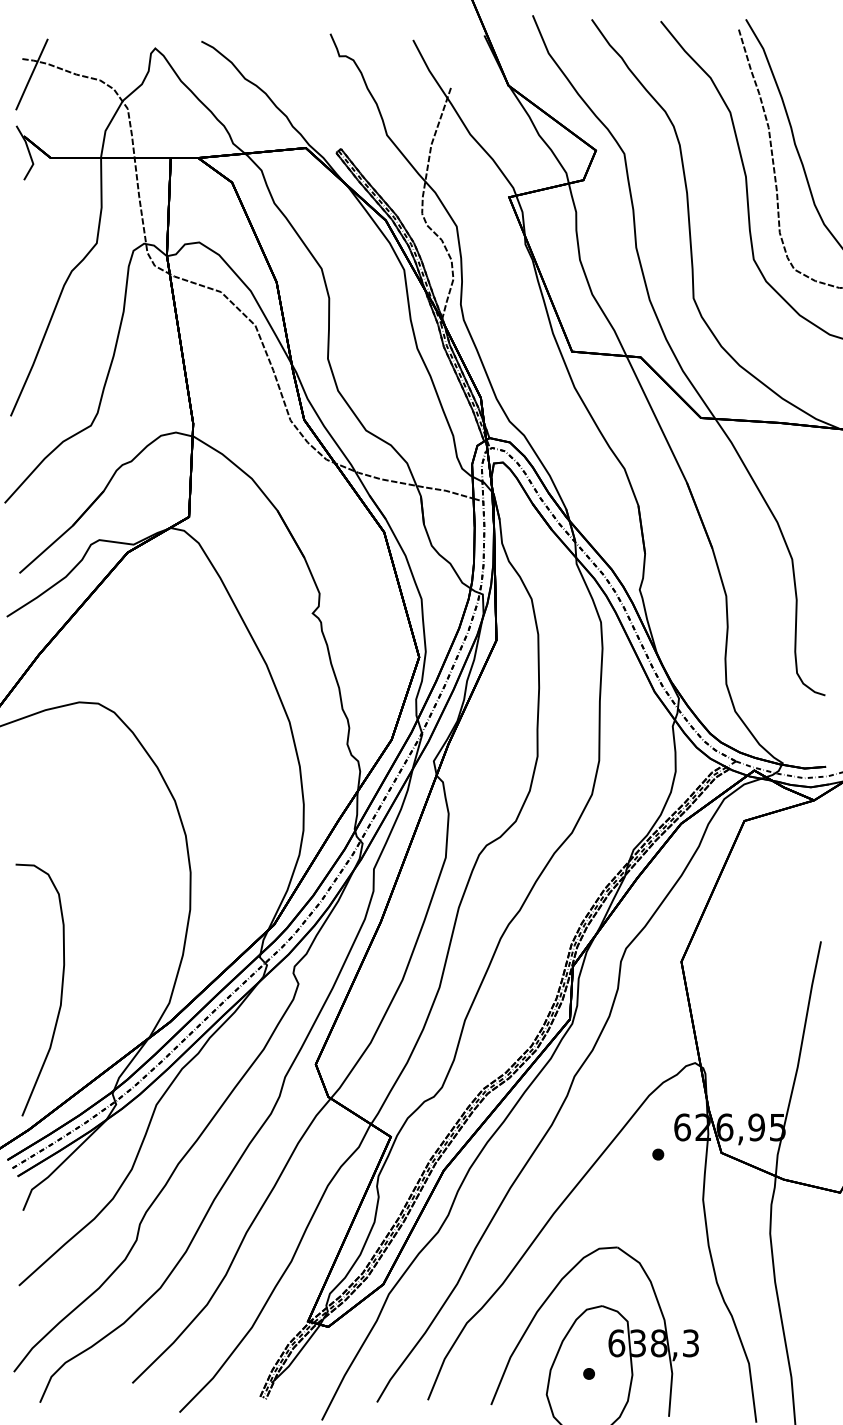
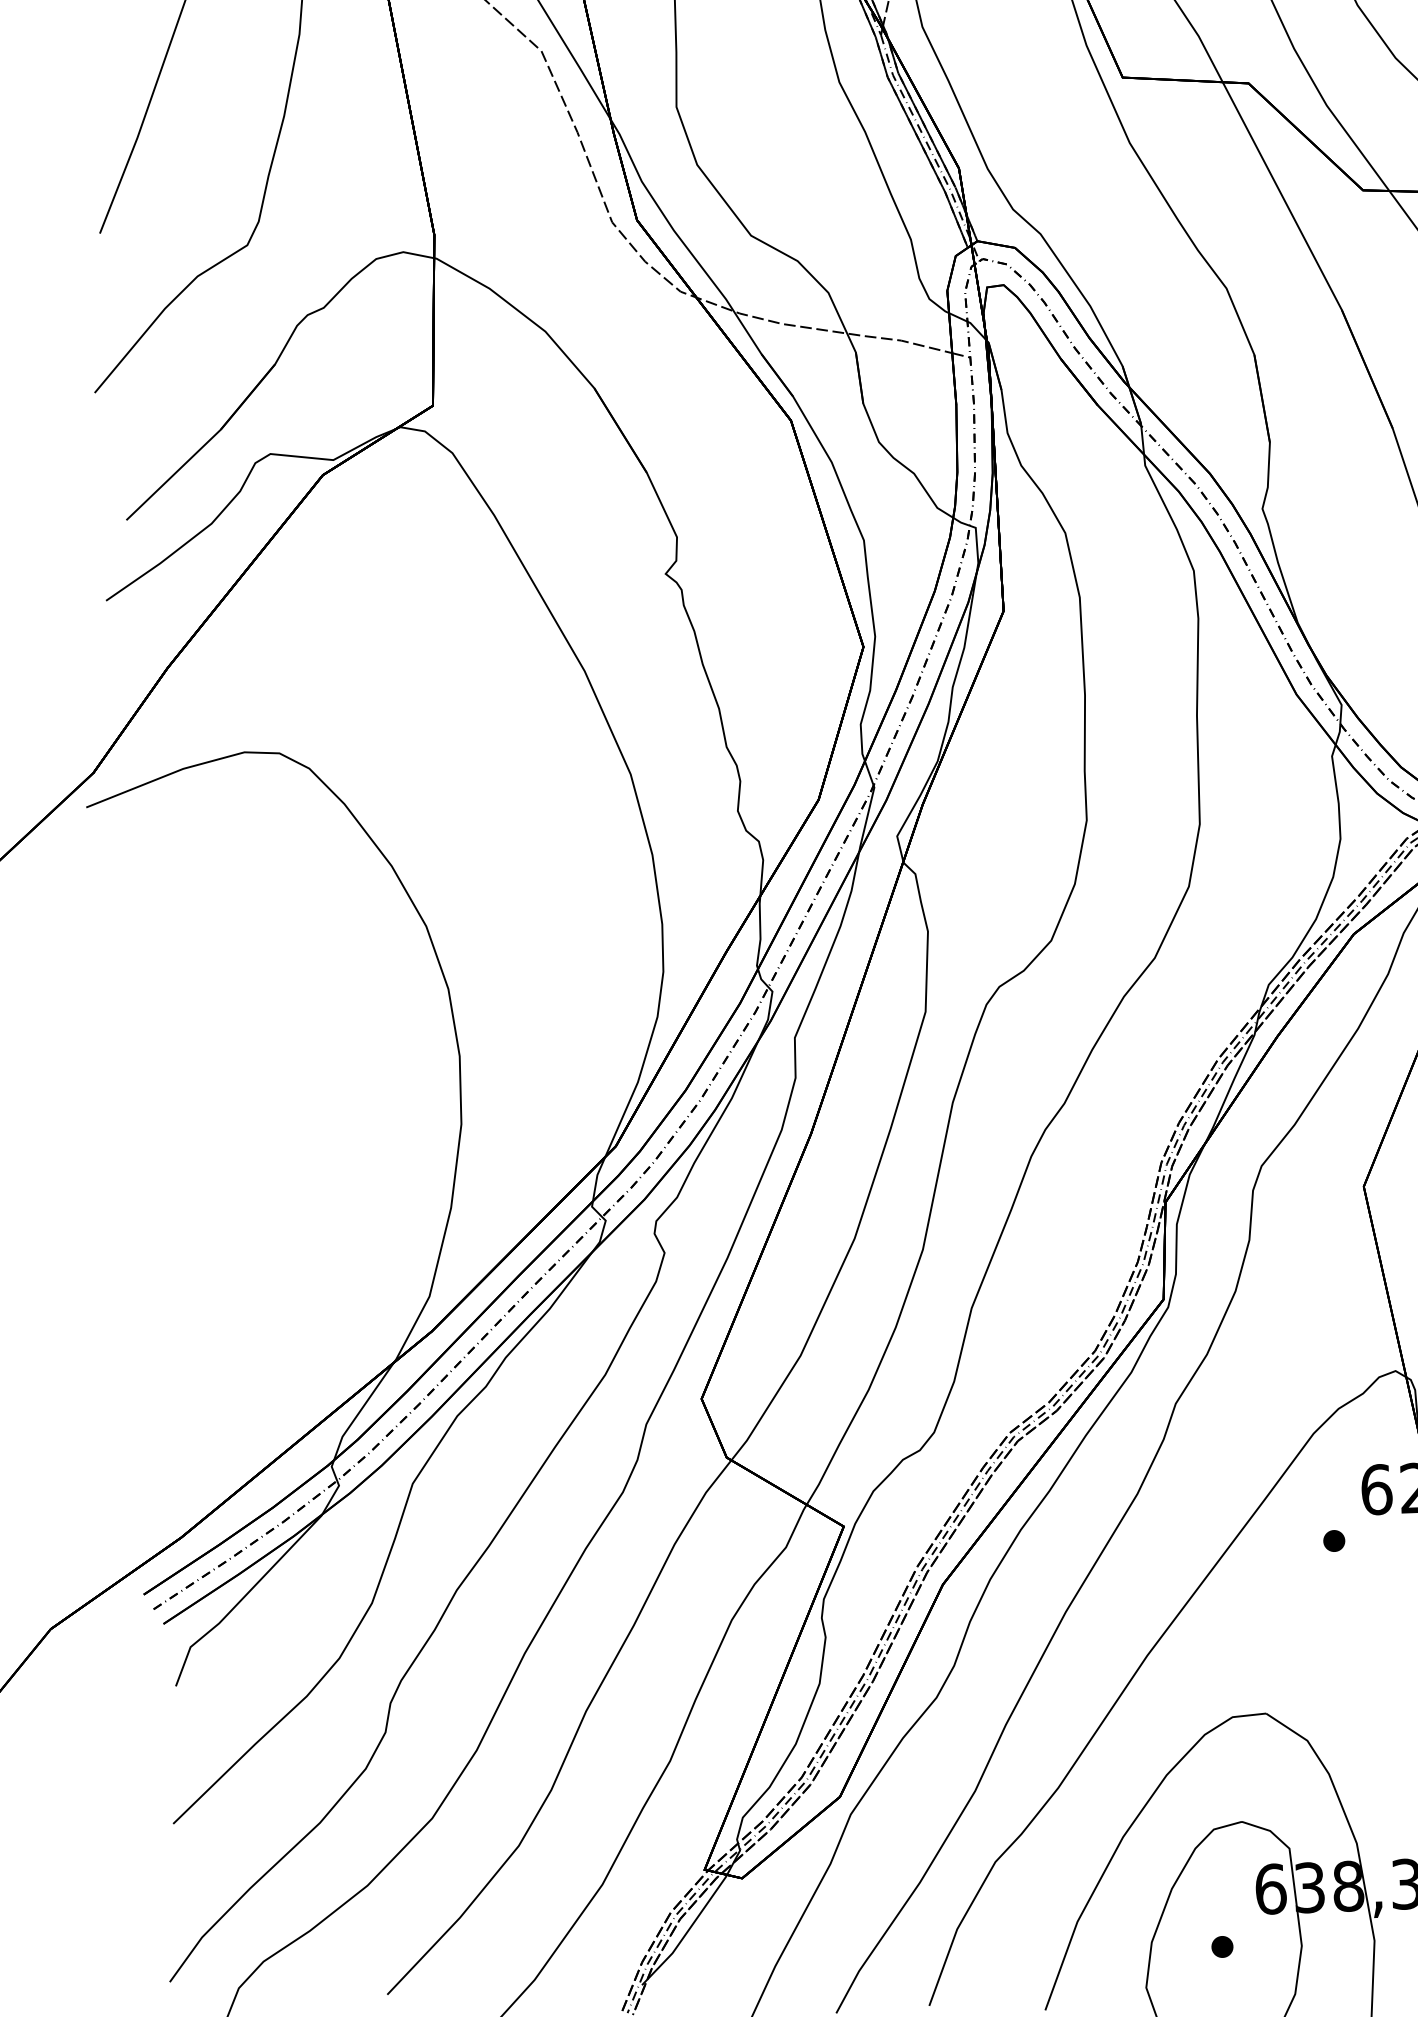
curve: (60, 993) -> (229, 1286), removed

